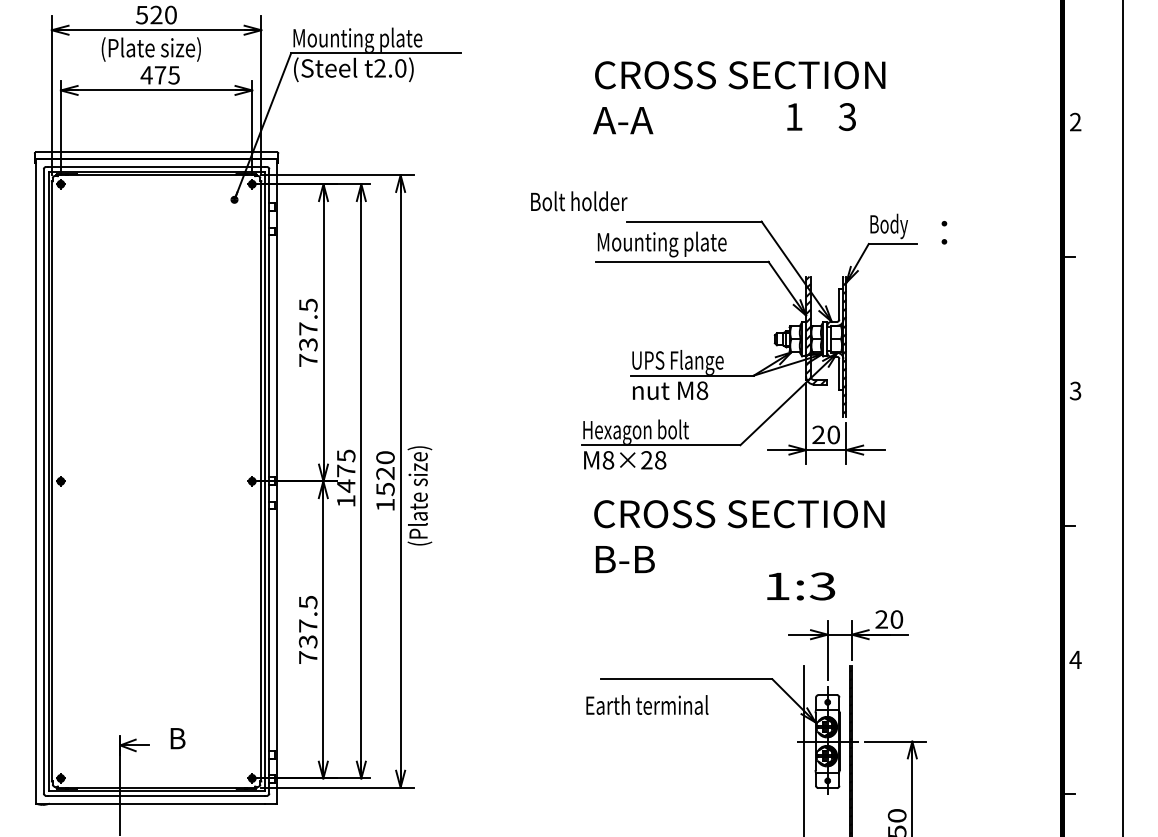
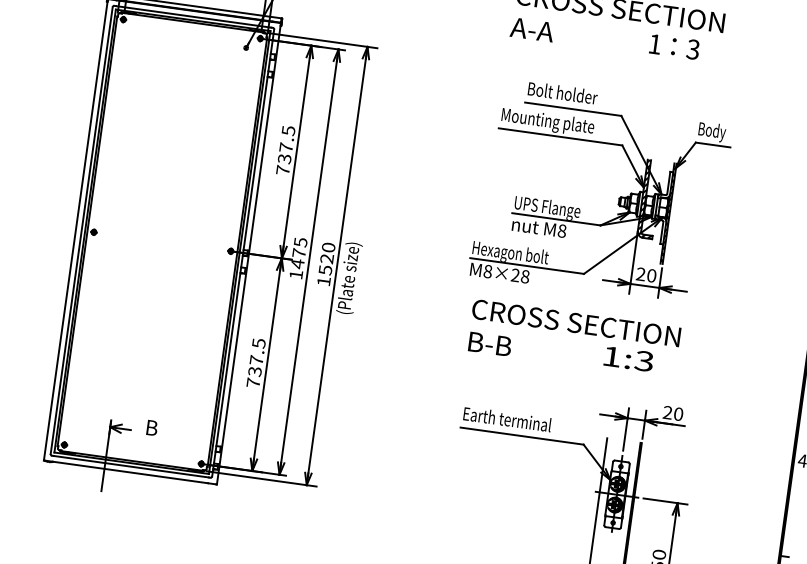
text: (579, 201) -> (563, 93), moved
text: (944, 232) -> (673, 46), moved
text: (801, 586) -> (629, 359), moved
text: (647, 704) -> (507, 418), moved

